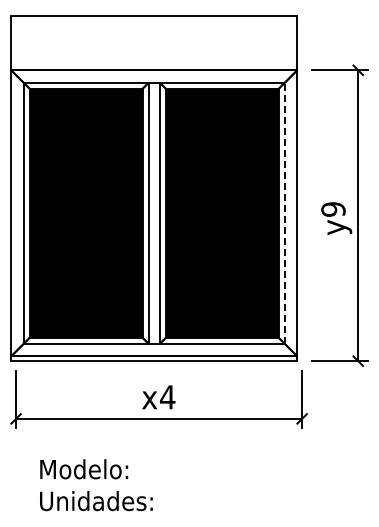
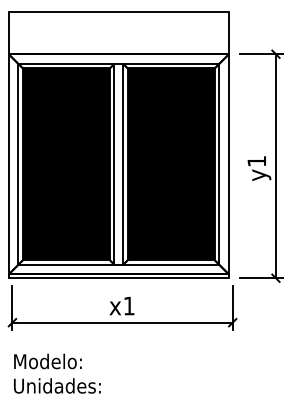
text: (333, 209) -> (256, 161), y9 -> y1
line: (284, 212) -> (219, 163), dashed -> solid
text: (167, 397) -> (129, 306), x4 -> x1
text: (96, 485) -> (57, 373), moved

